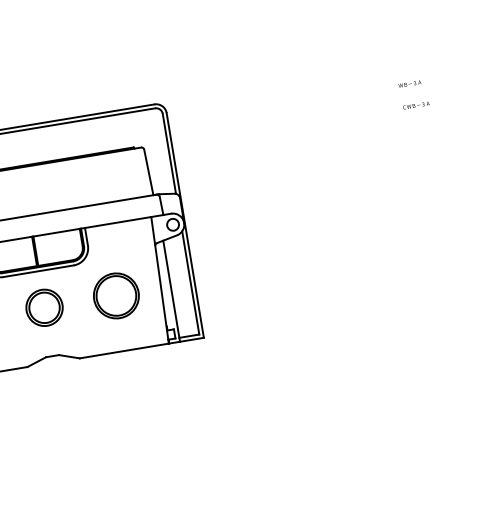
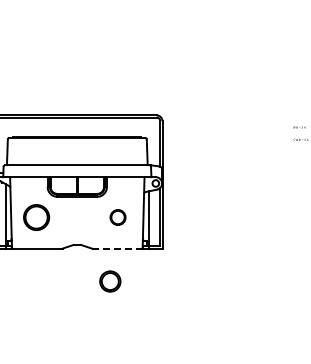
circle: (115, 296) -> (117, 217), size x0.6
circle: (44, 307) -> (110, 281), moved
line: (124, 350) -> (117, 248), solid -> dashed

